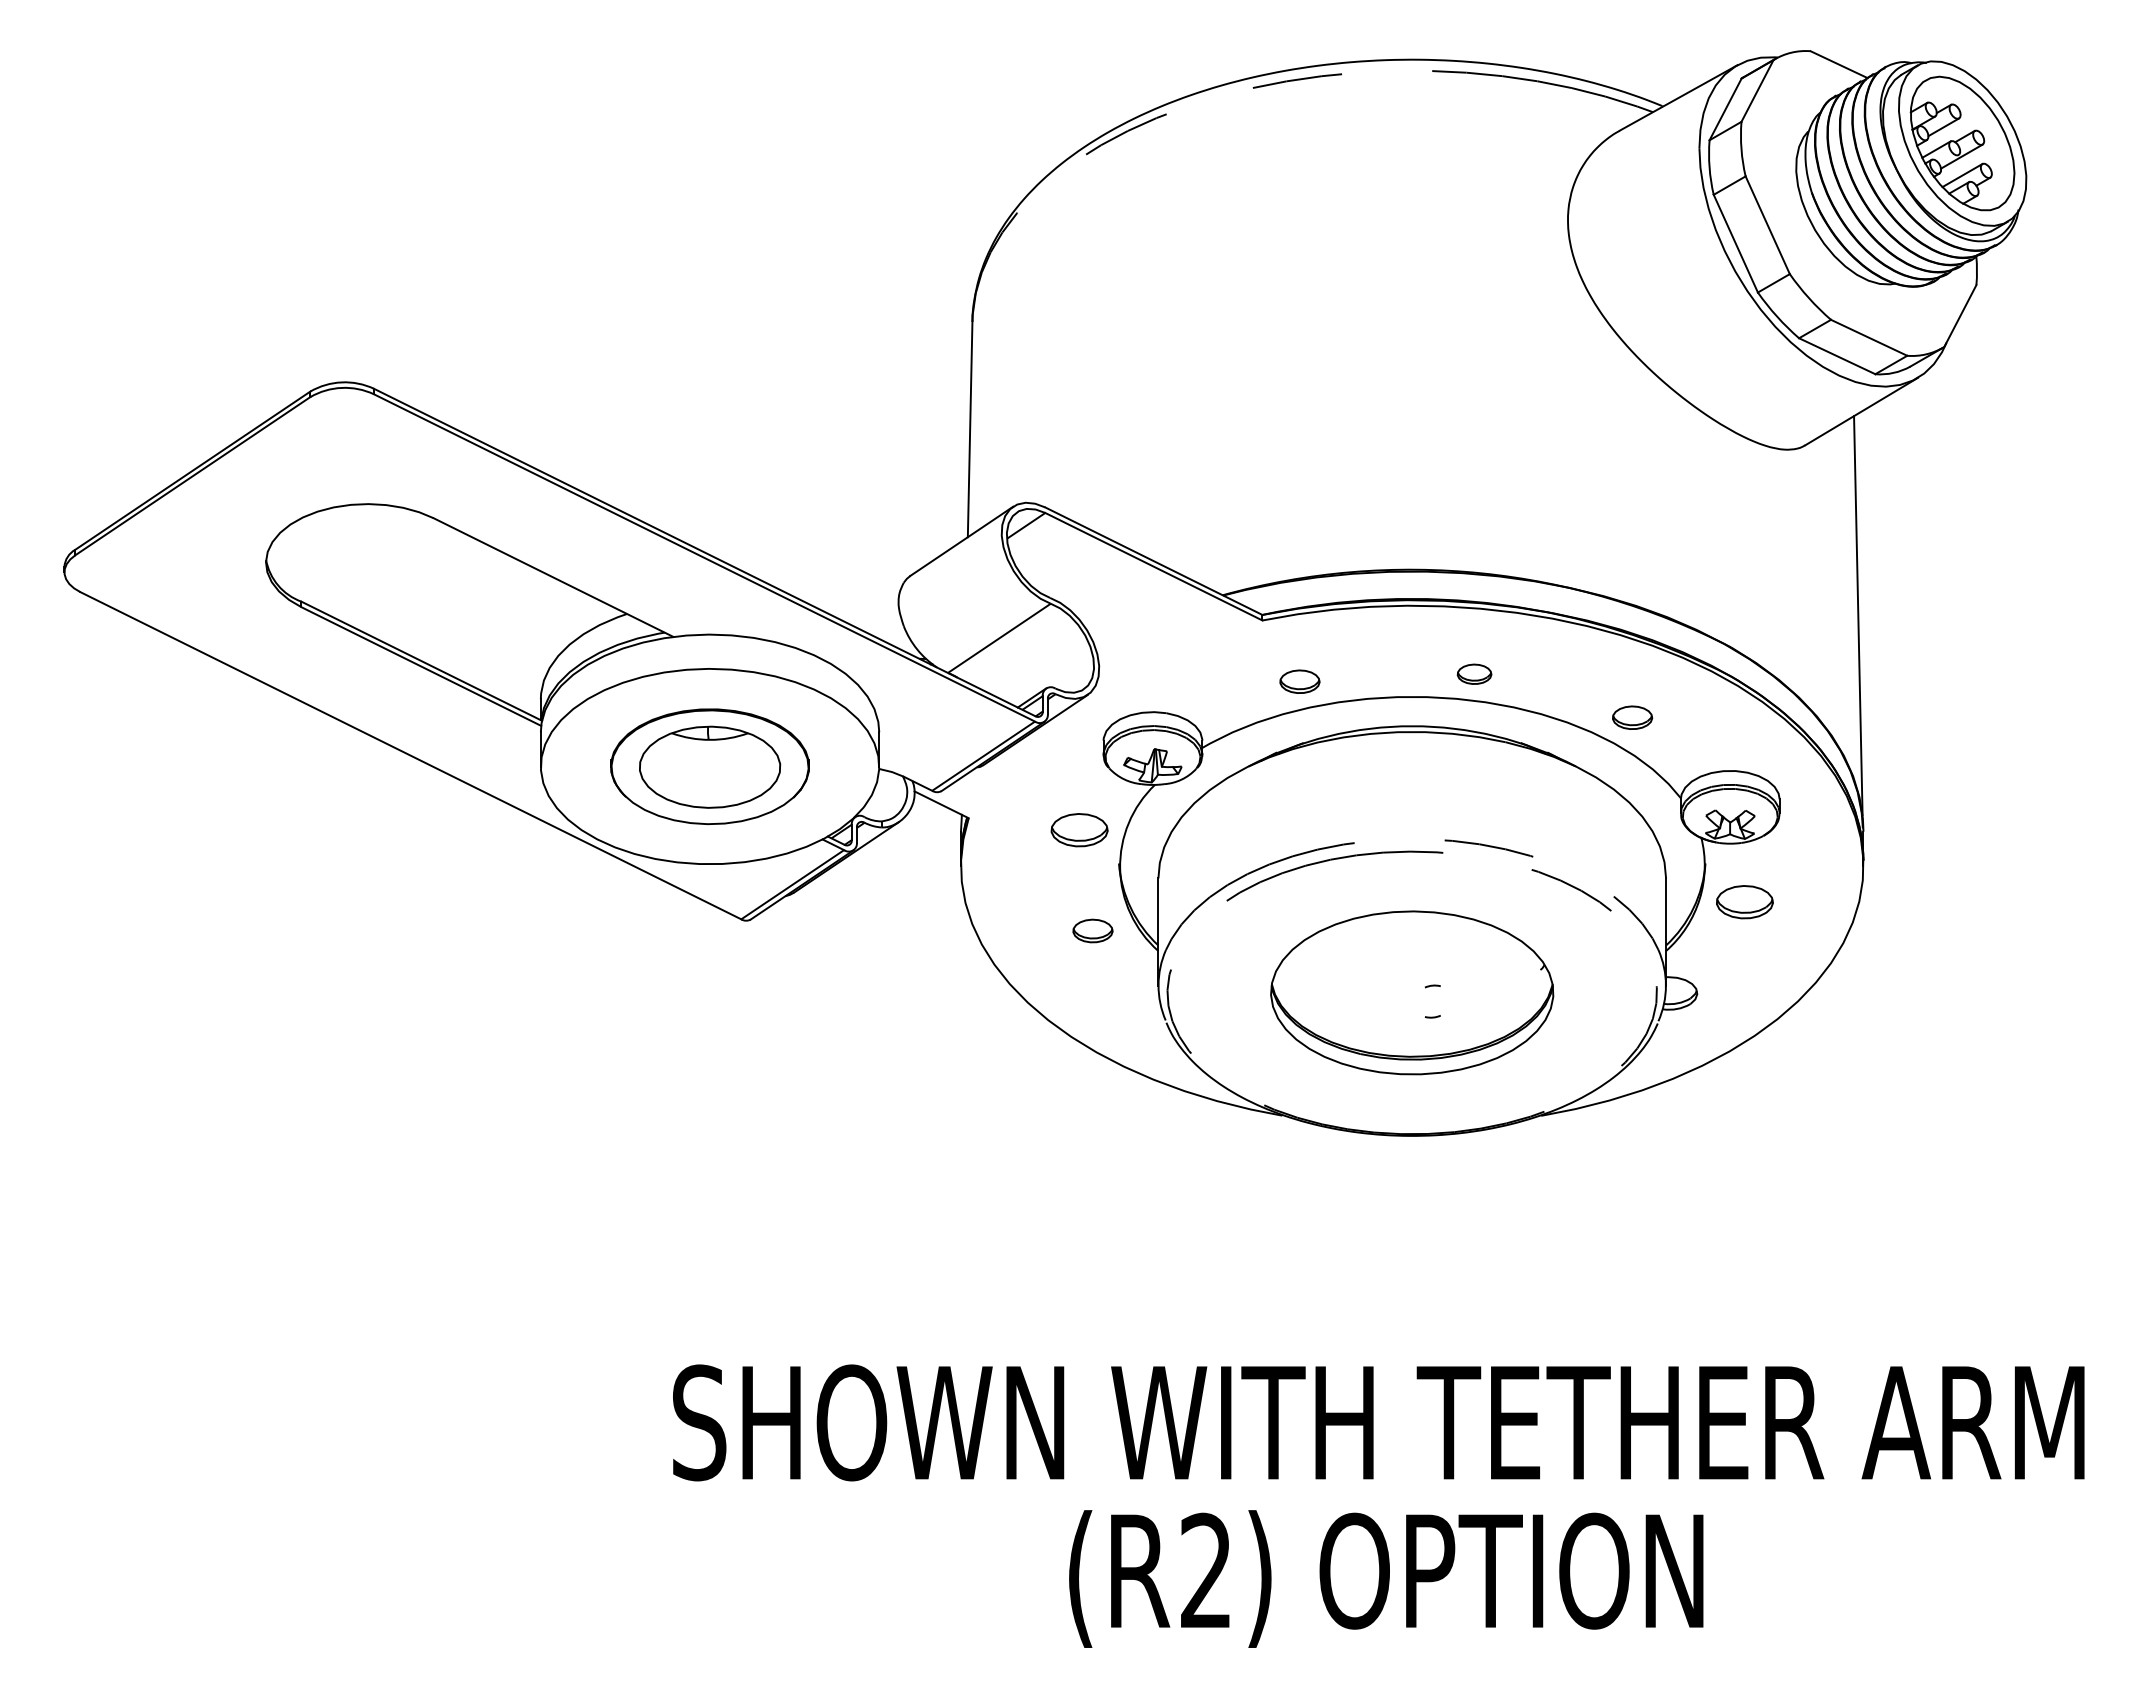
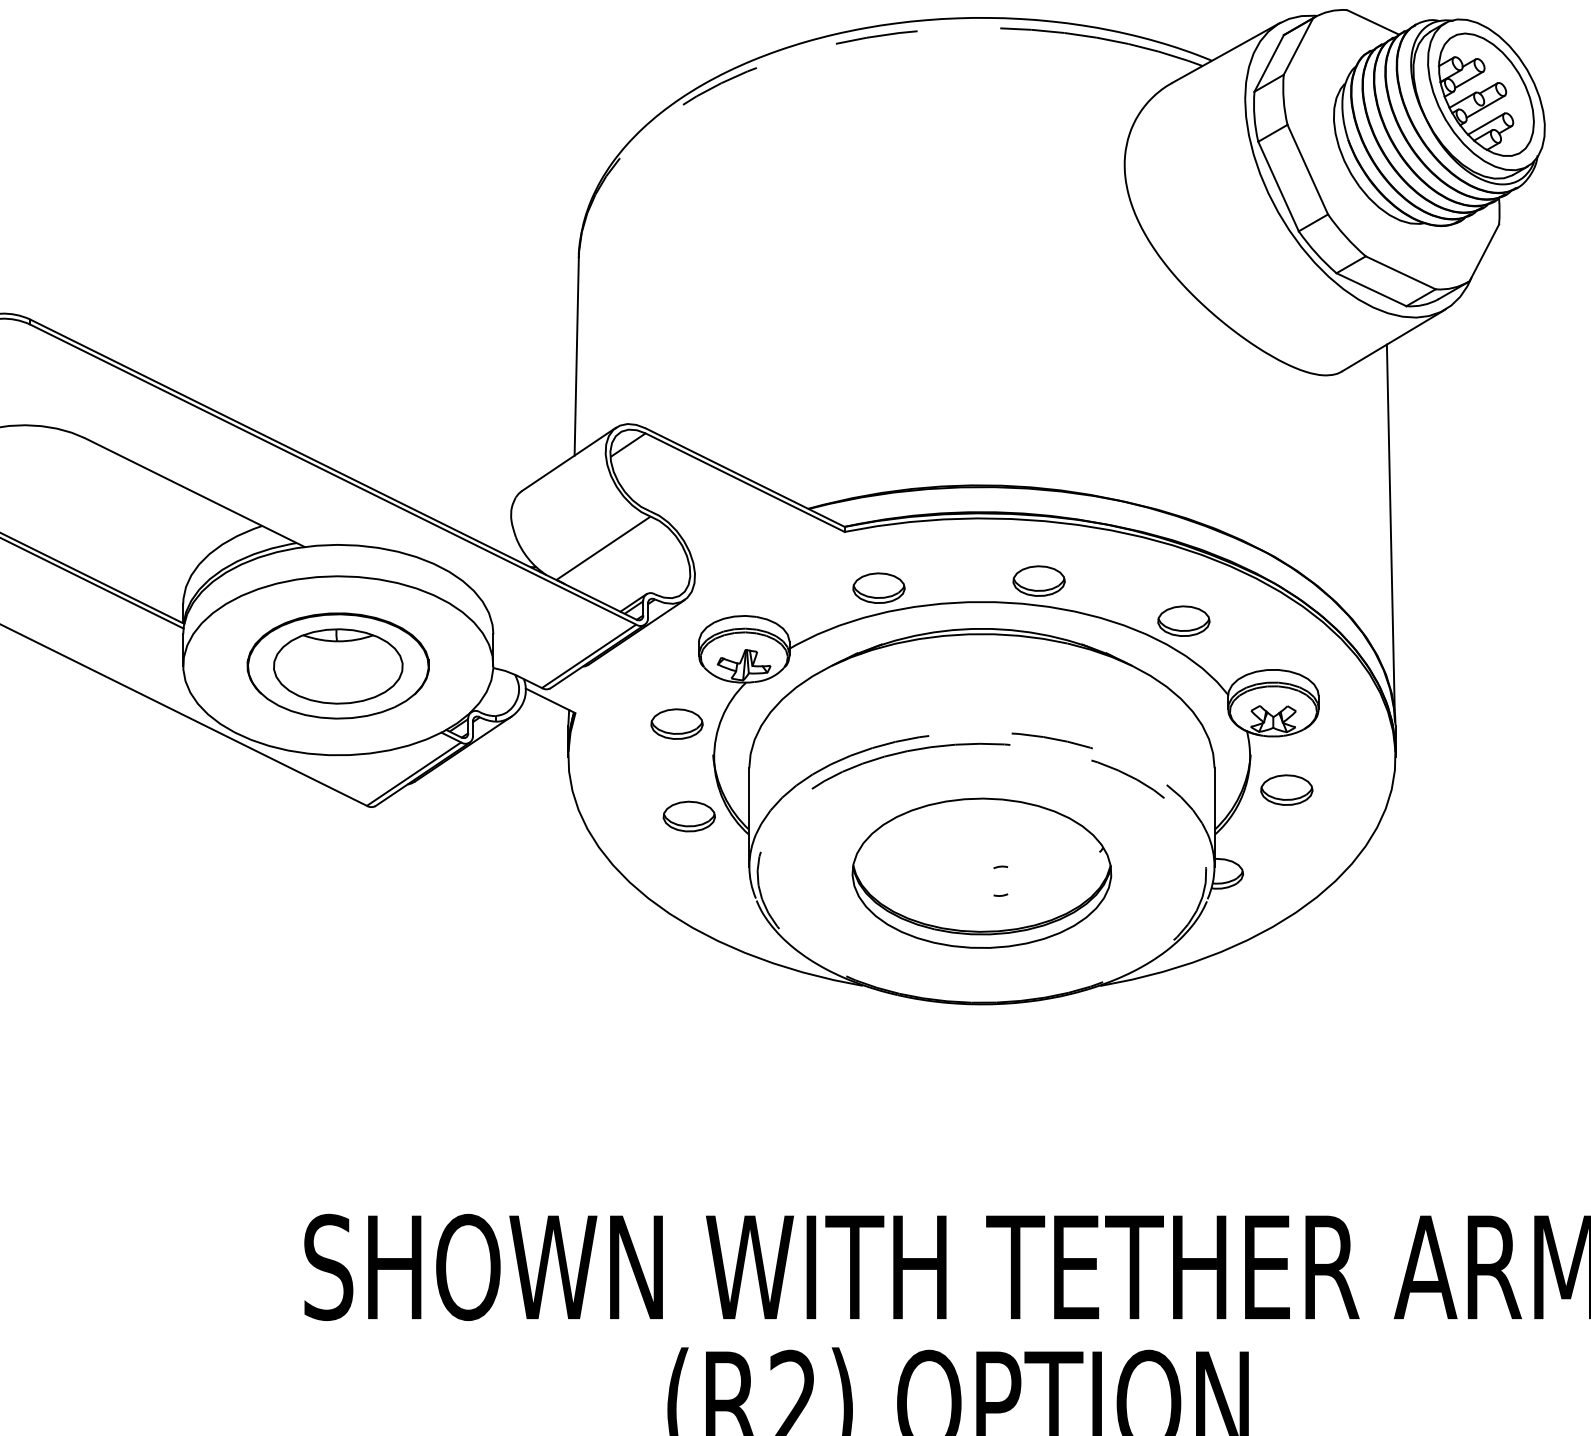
part: (1474, 674) -> (1039, 581), size x1.67
part: (1299, 681) -> (878, 587), size x1.43
part: (1632, 717) -> (1183, 620), size x1.43
part: (1092, 930) -> (688, 816), size x1.43

